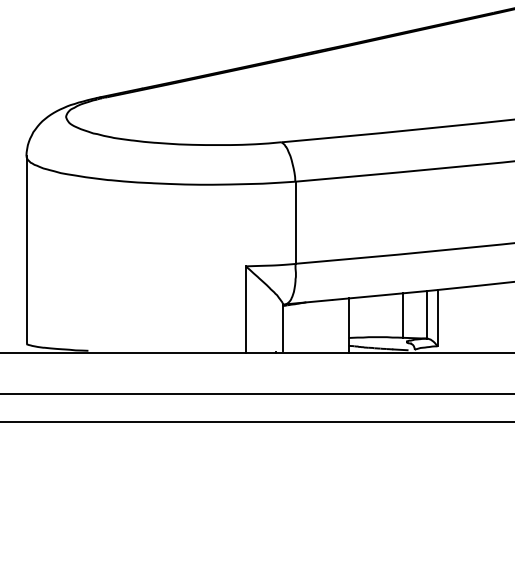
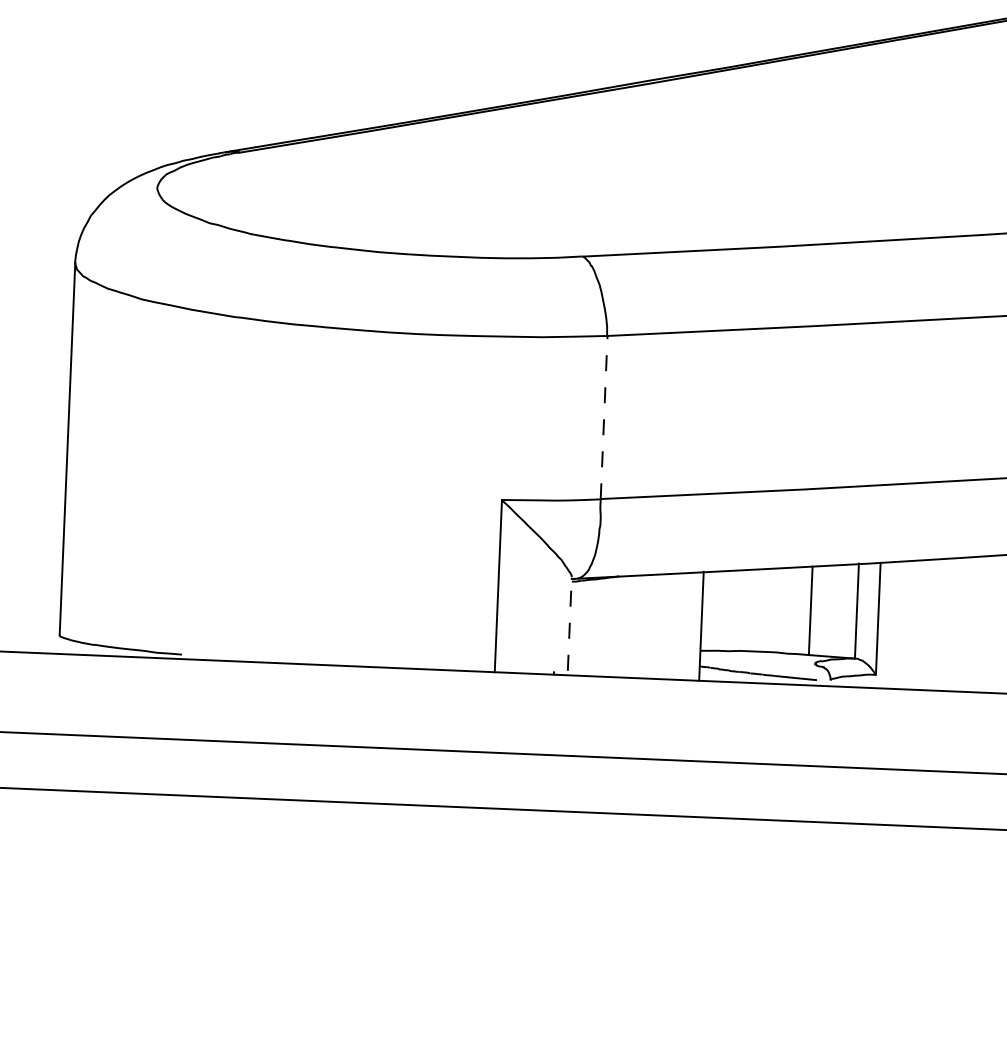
line: (295, 222) -> (604, 417), solid -> dashed
line: (282, 327) -> (569, 624), solid -> dashed

